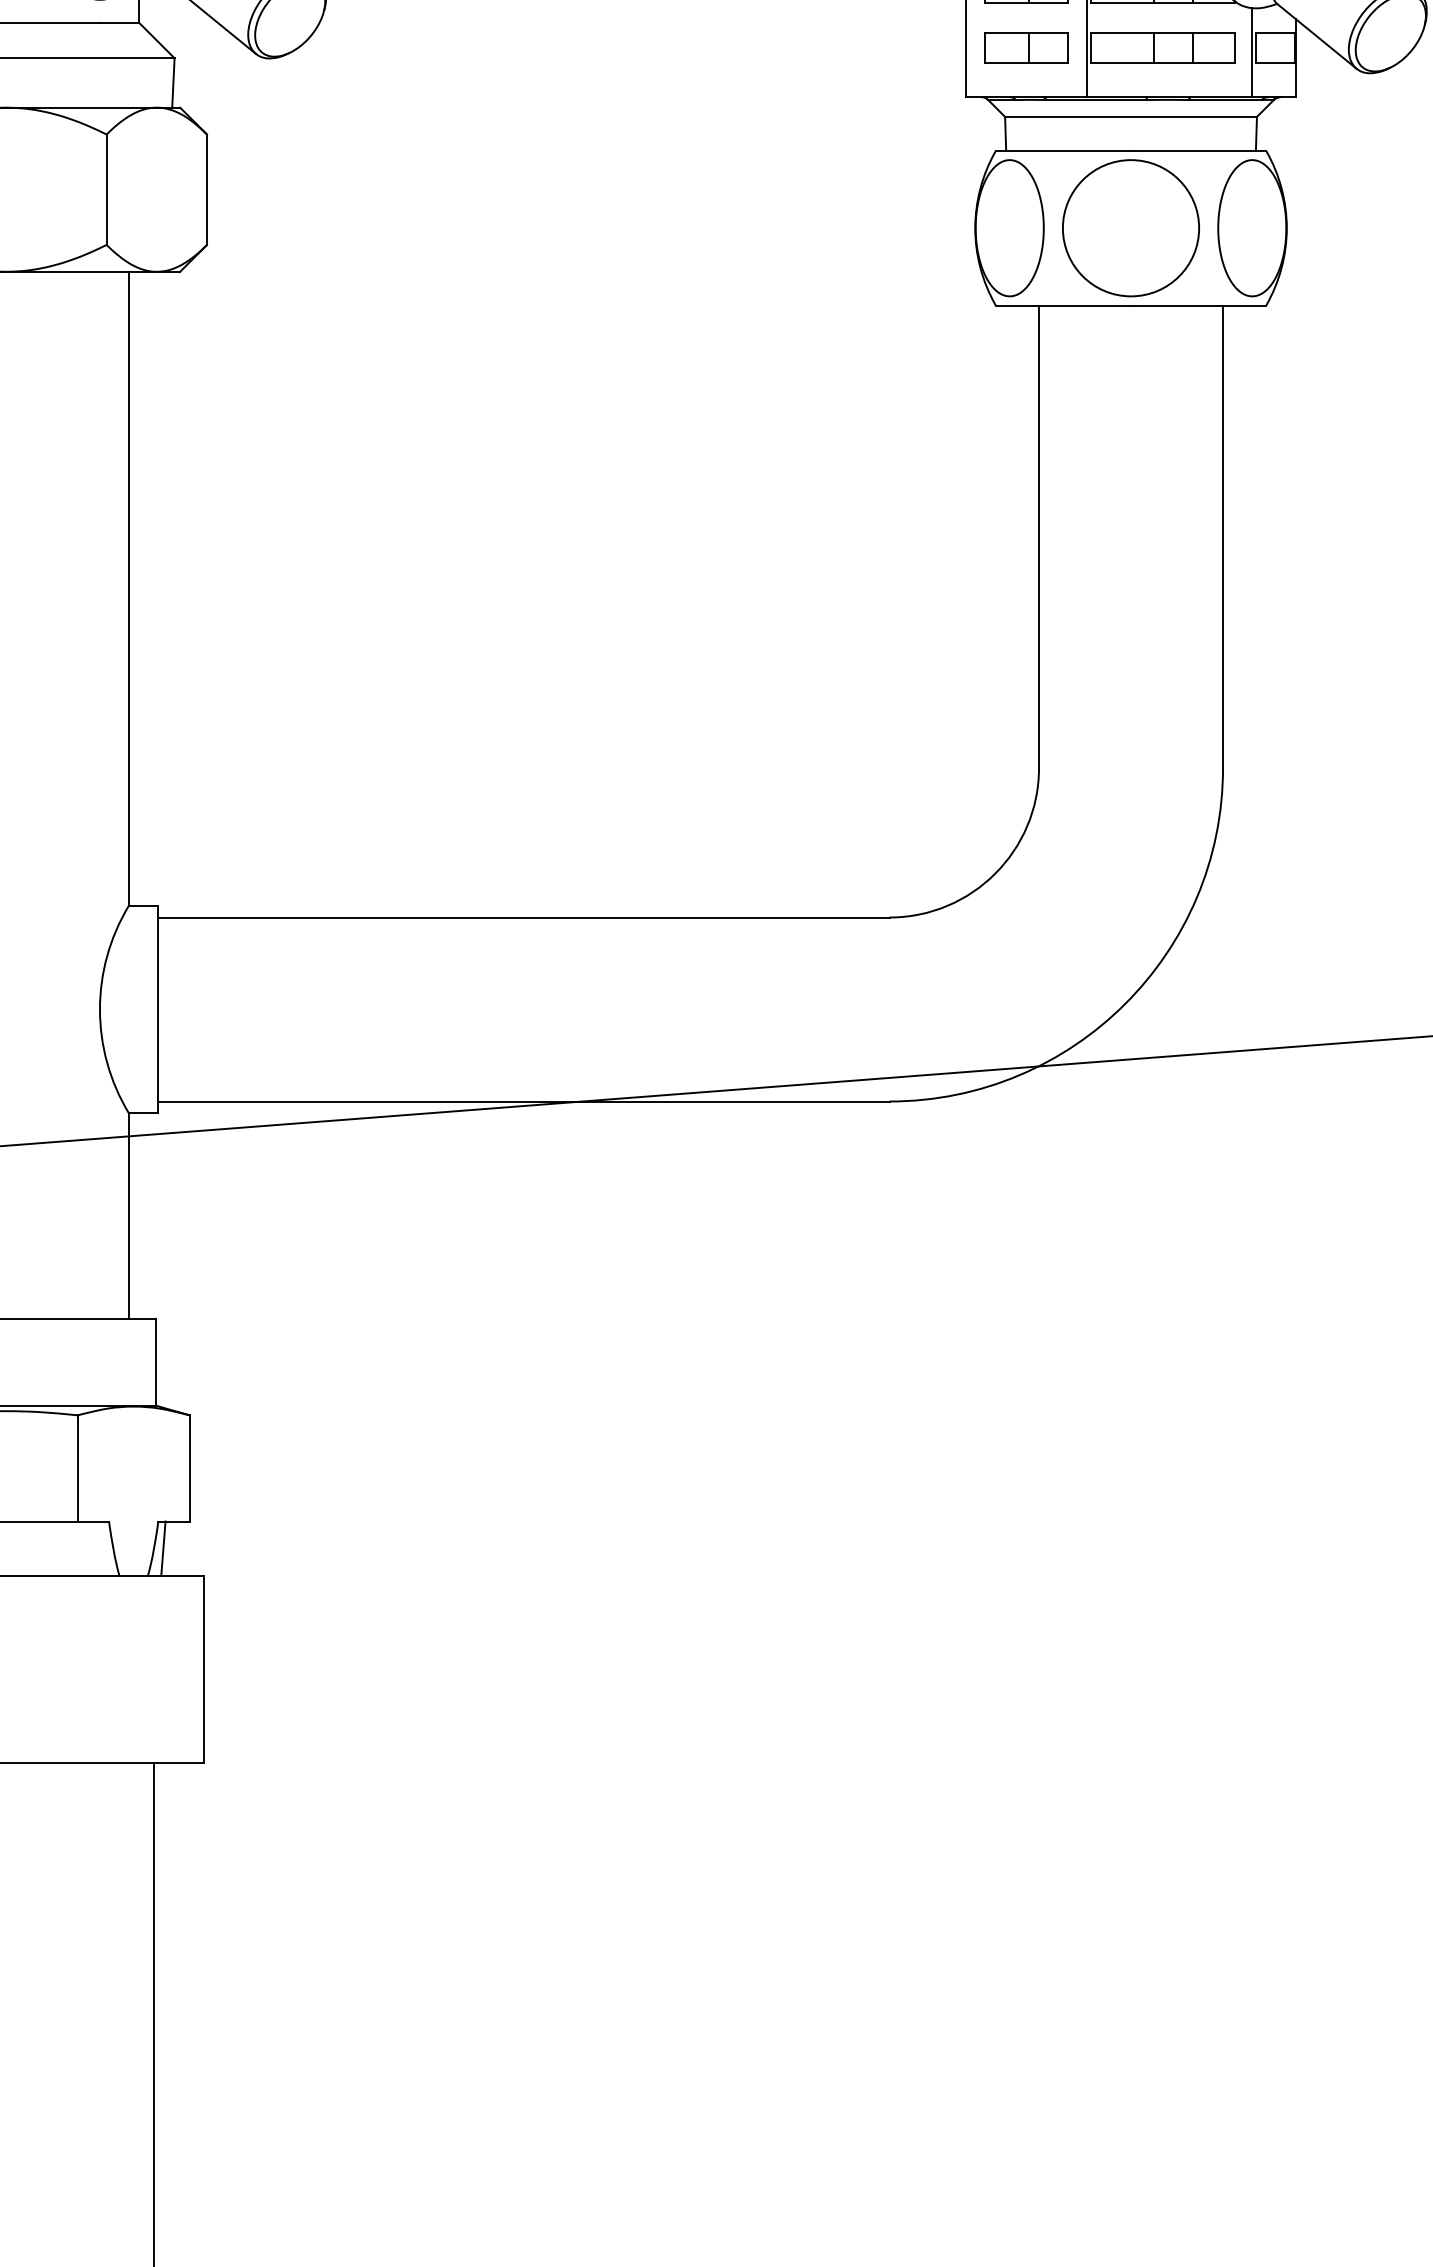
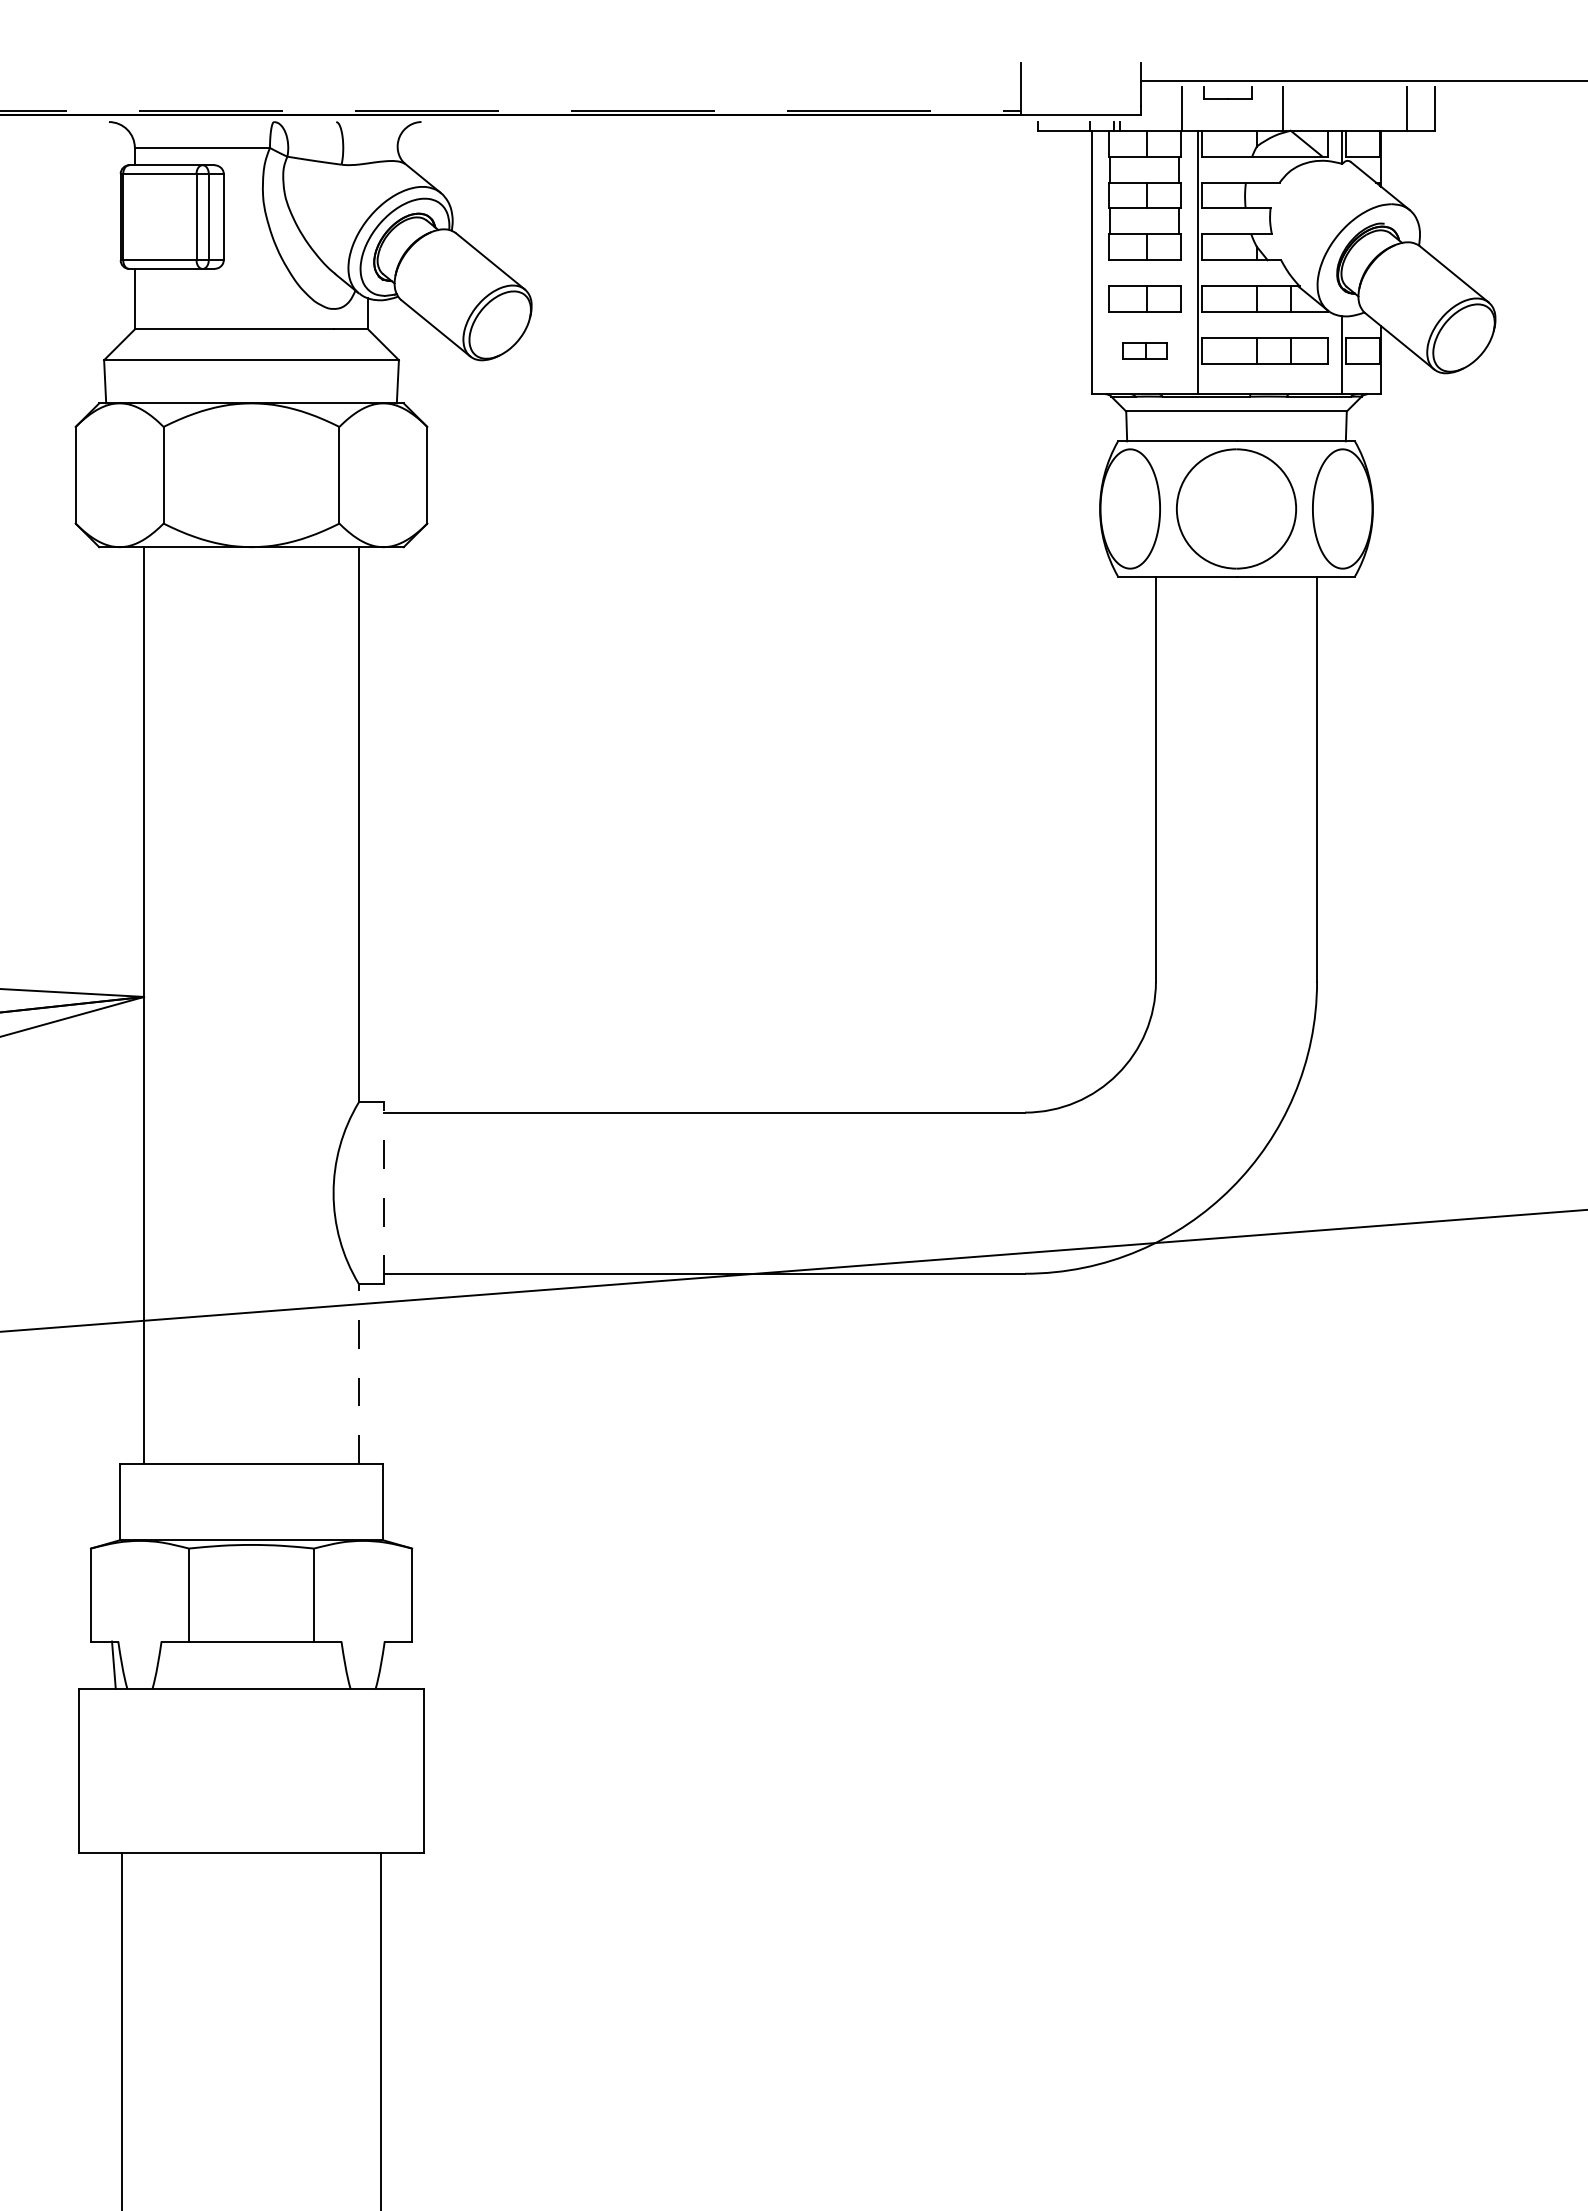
part: (1025, 47) -> (1144, 350), size x0.6
line: (158, 1009) -> (384, 1193), solid -> dashed
line: (128, 1216) -> (358, 1374), solid -> dashed
line: (163, 1547) -> (389, 1664), removed

